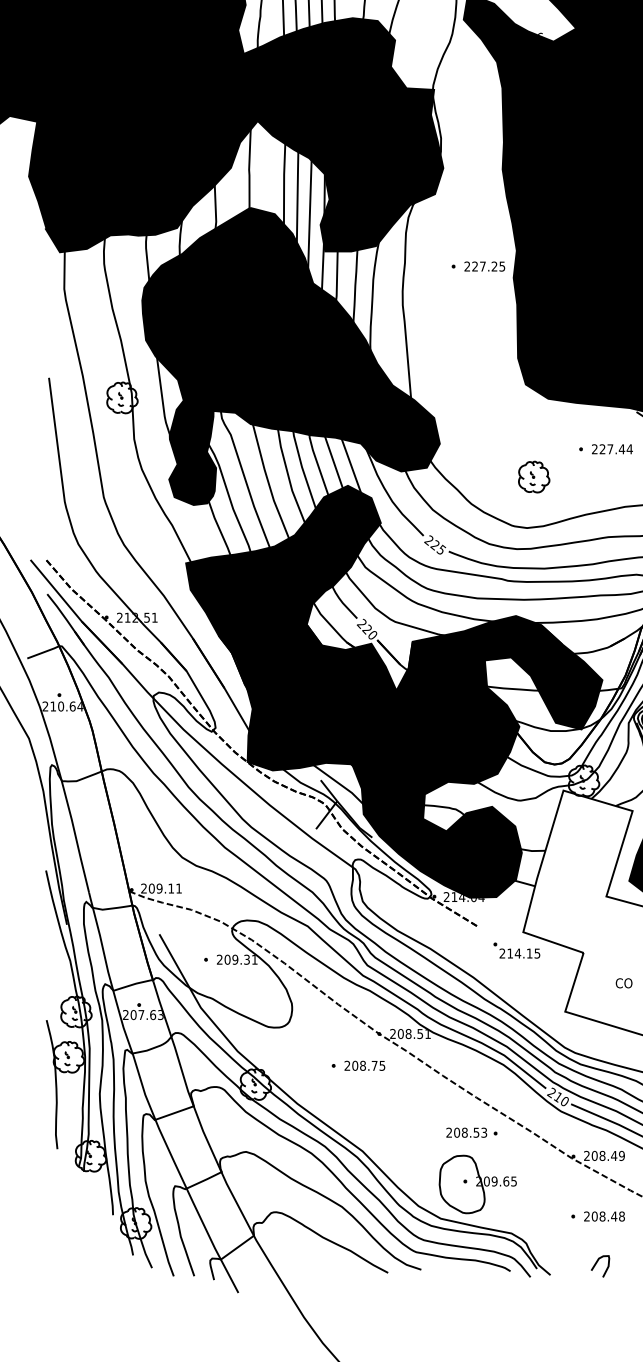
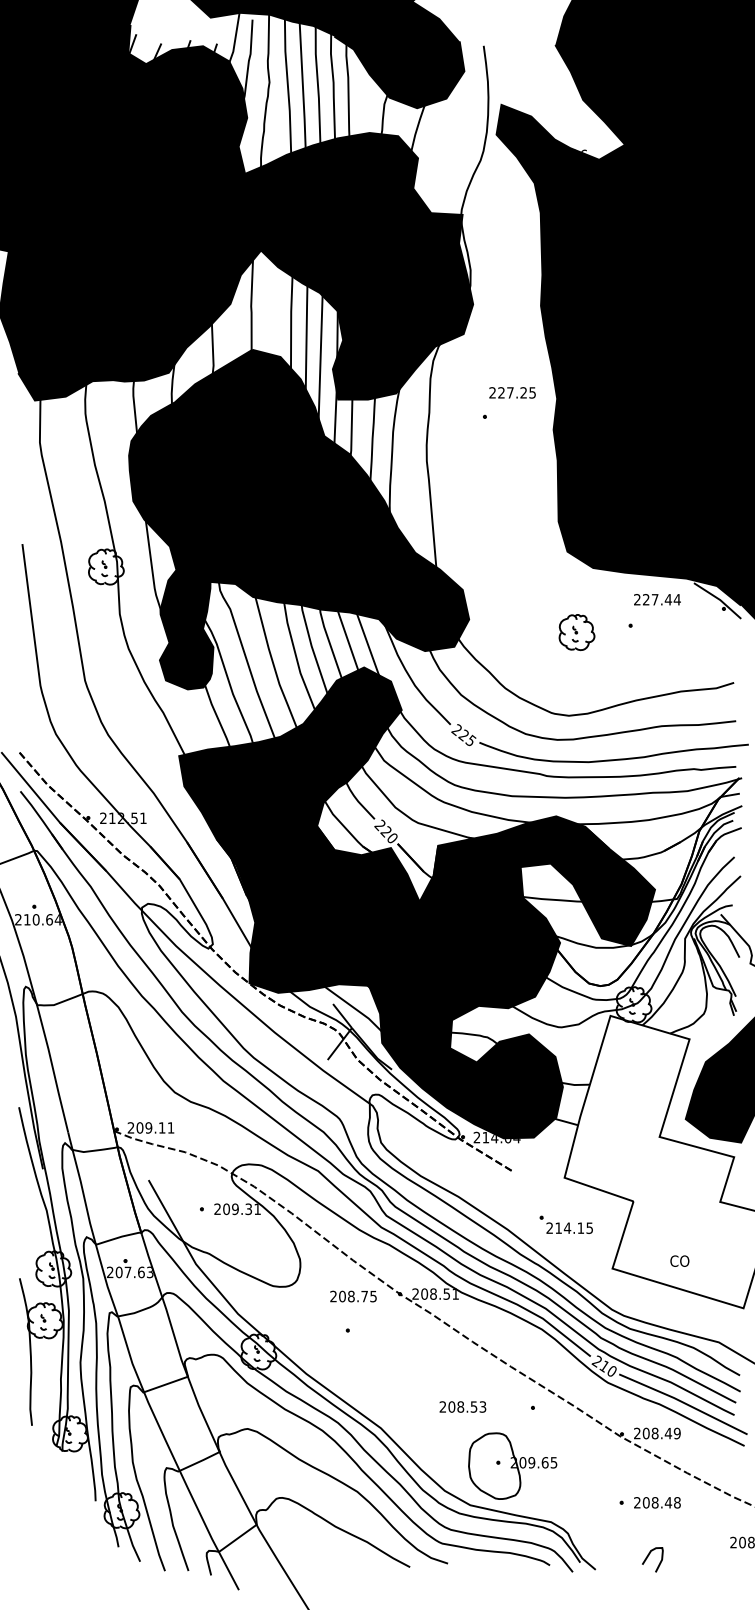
text: (484, 266) -> (512, 392), moved
text: (612, 449) -> (657, 599), moved
part: (533, 477) -> (576, 632), moved
part: (516, 950) -> (565, 1224), moved
text: (623, 982) -> (679, 1260), moved
text: (364, 1065) -> (353, 1296), moved
text: (466, 1132) -> (462, 1406), moved

